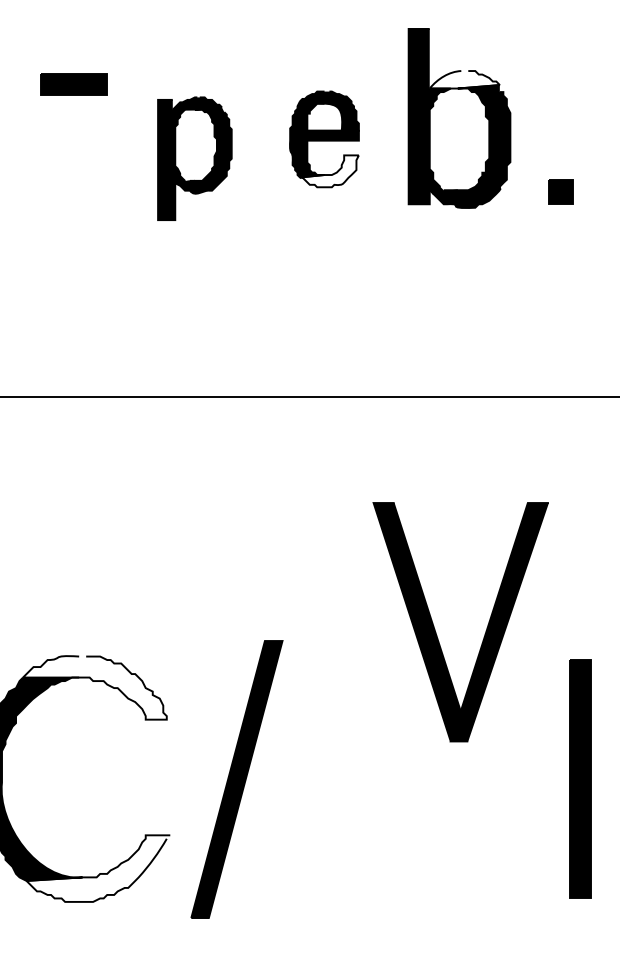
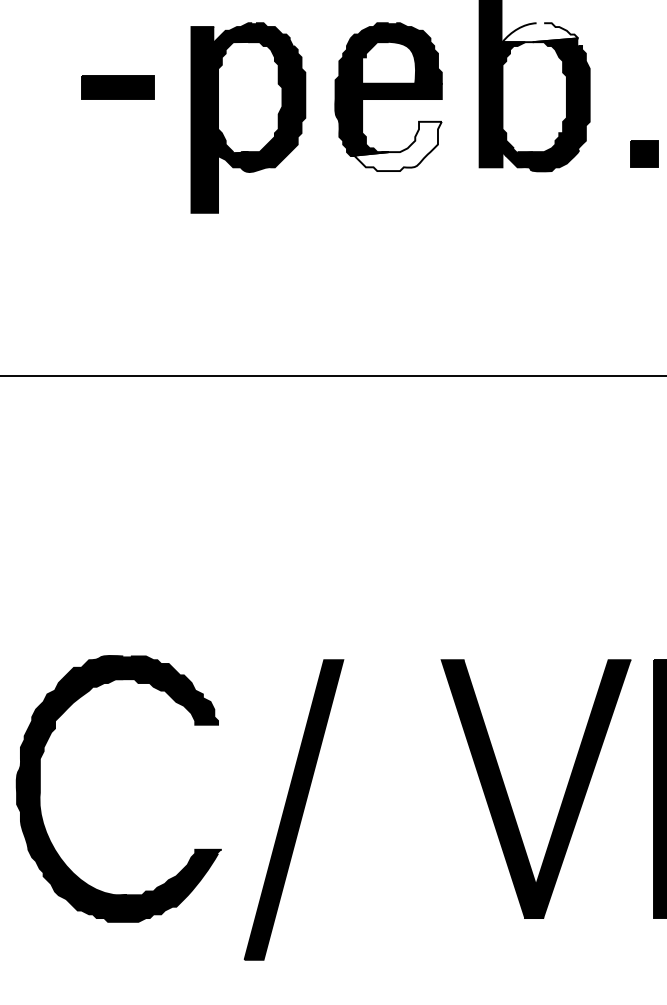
part: (73, 84) -> (117, 87), moved
part: (324, 139) -> (388, 97), size x1.43
part: (194, 158) -> (248, 117), size x1.43
part: (435, 629) -> (508, 797), moved
fill: (94, 687) -> (139, 689), added
part: (236, 779) -> (293, 809), moved
fill: (98, 868) -> (144, 885), added

